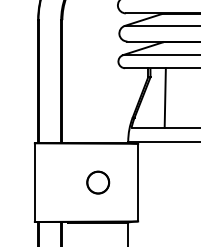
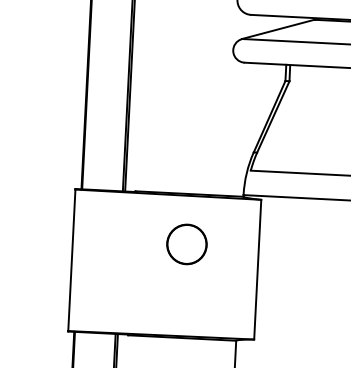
line: (164, 97) -> (312, 118), removed
part: (98, 182) -> (187, 244), moved

